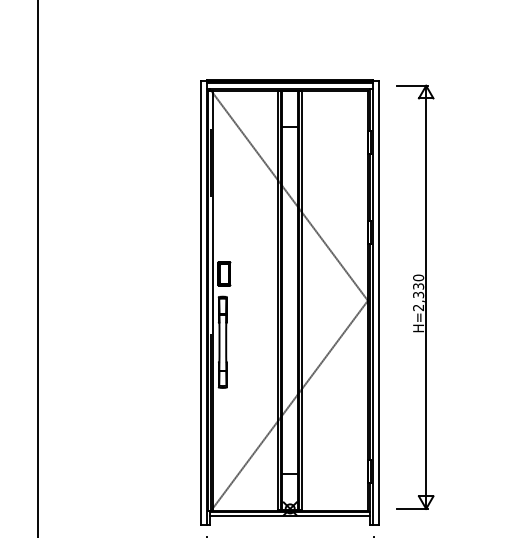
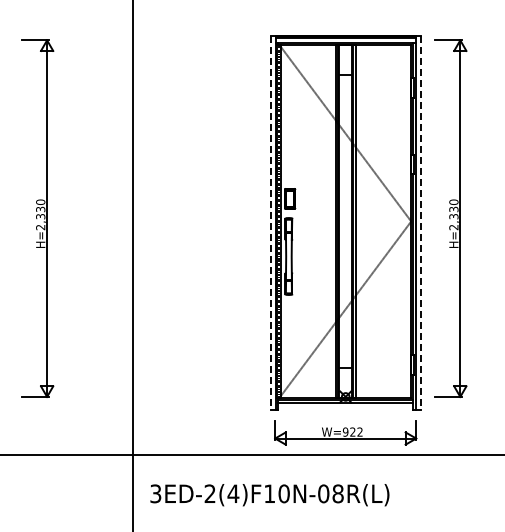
line: (200, 303) -> (270, 223), solid -> dashed
line: (378, 303) -> (420, 223), solid -> dashed

